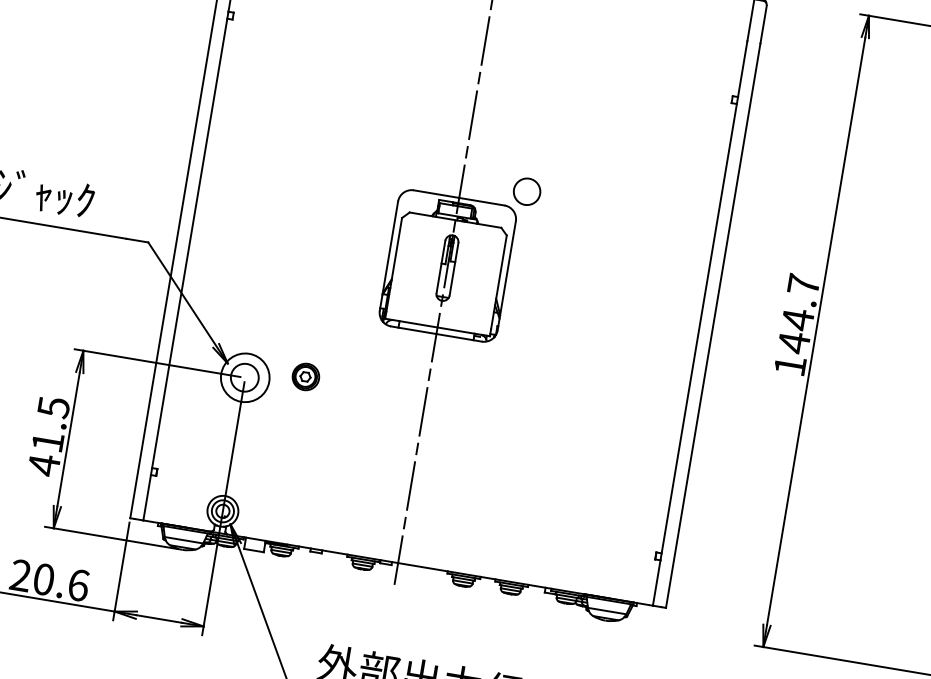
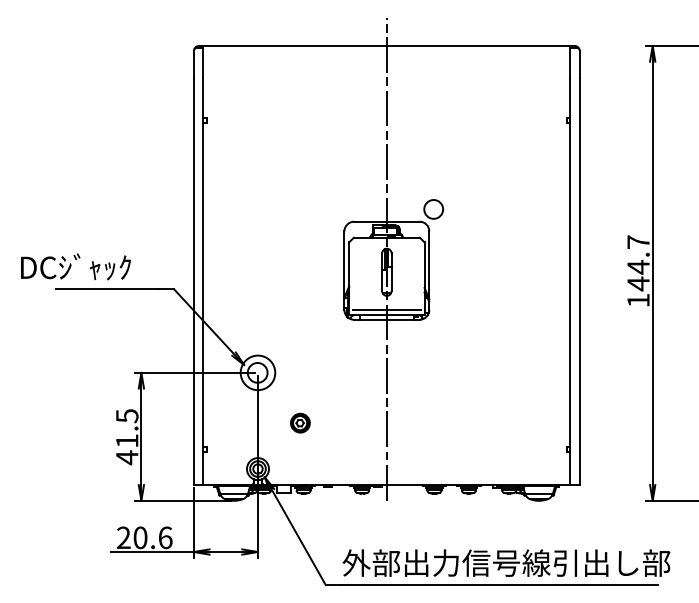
line: (438, 321) -> (386, 310), added
part: (306, 376) -> (300, 422), moved

